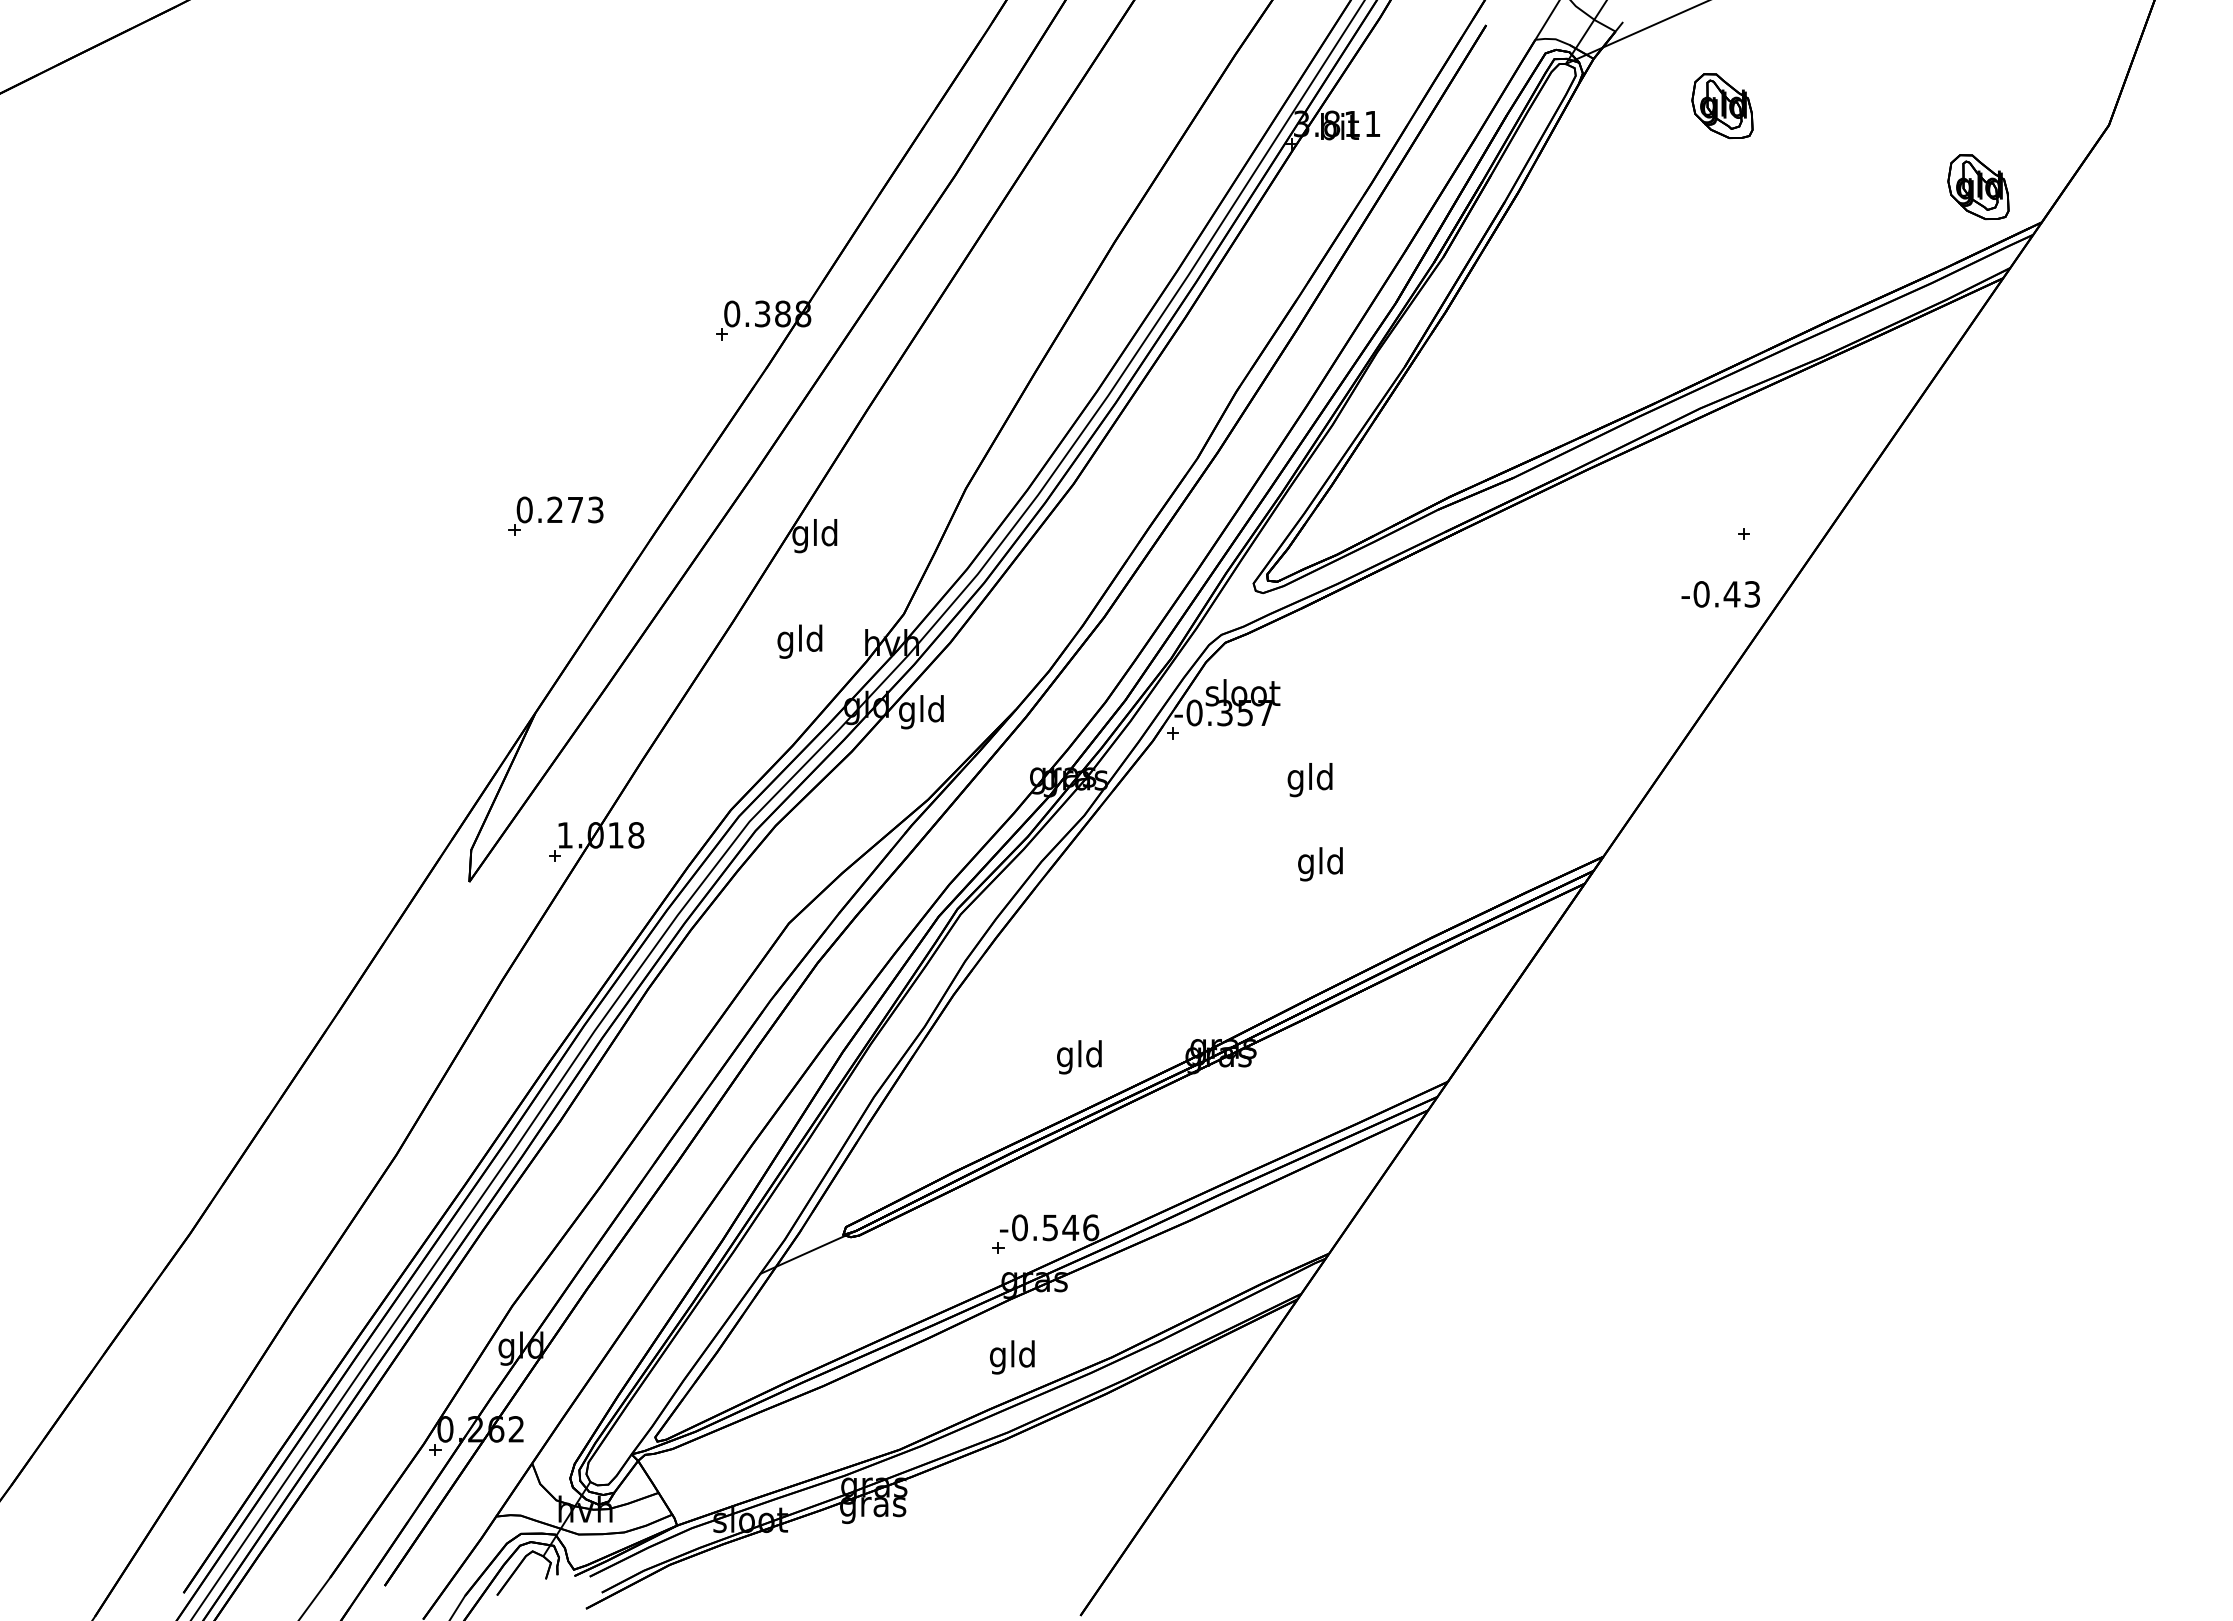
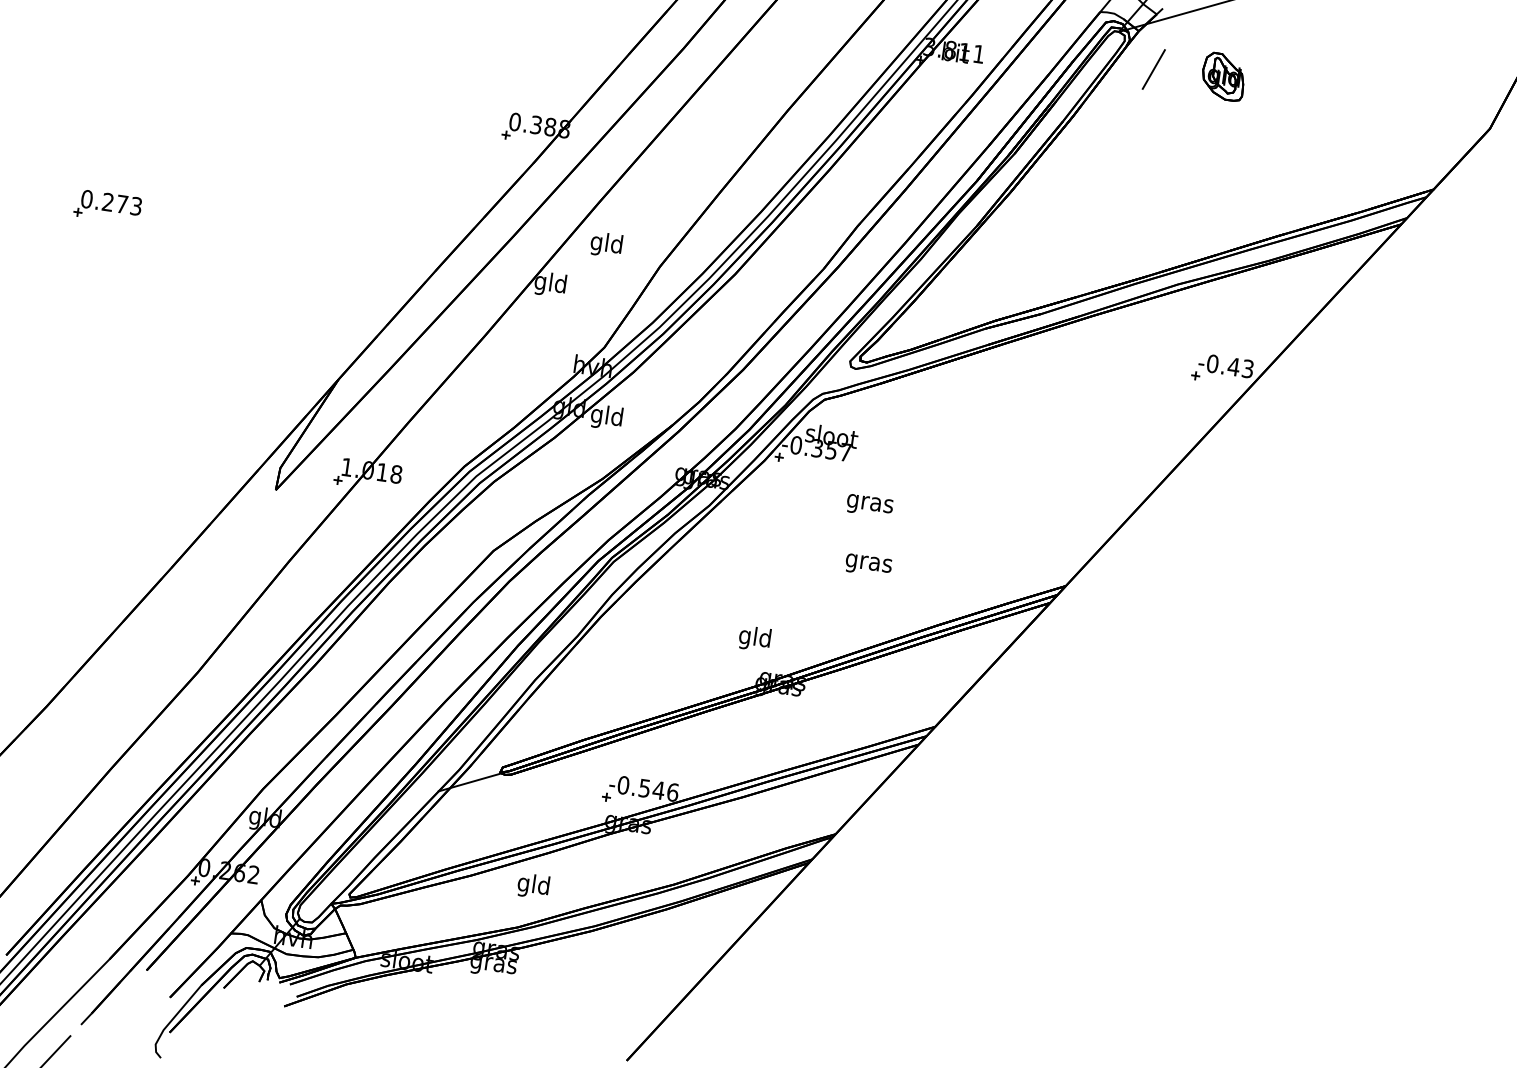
line: (1622, 109) -> (1153, 69), added
part: (1978, 186) -> (1393, 158), removed
part: (555, 515) -> (107, 206), moved
text: (1720, 594) -> (1225, 365), moved
text: (799, 641) -> (606, 244), moved
text: (1310, 780) -> (870, 503), gld -> gras
text: (1321, 864) -> (869, 563), gld -> gras
text: (1079, 1057) -> (754, 638), moved
text: (1012, 1357) -> (533, 886), moved

